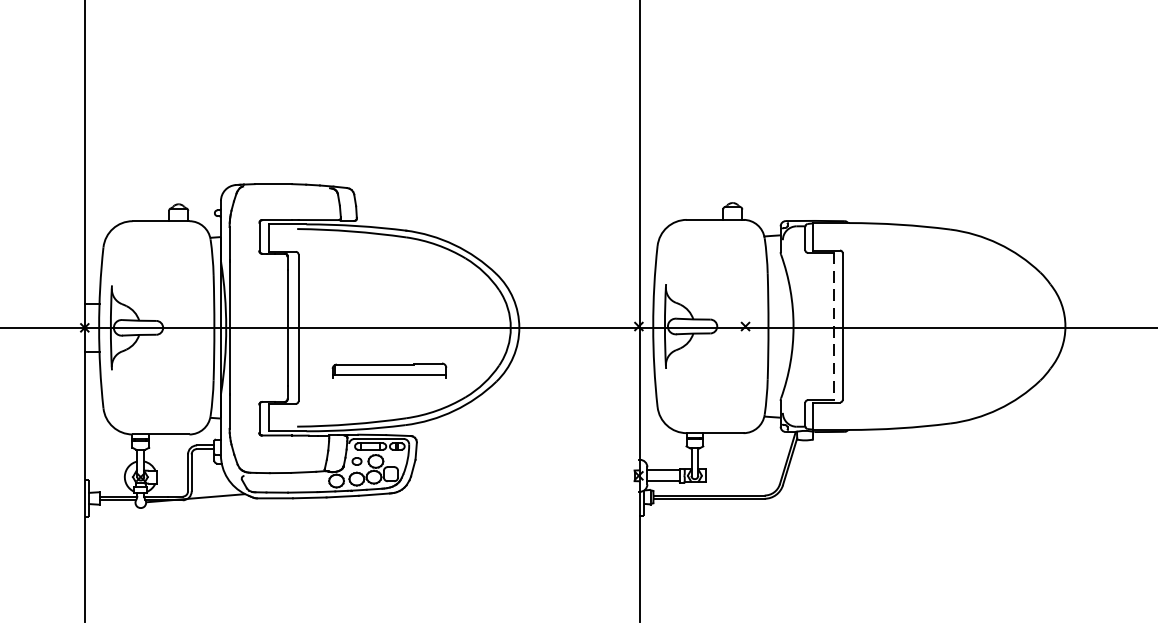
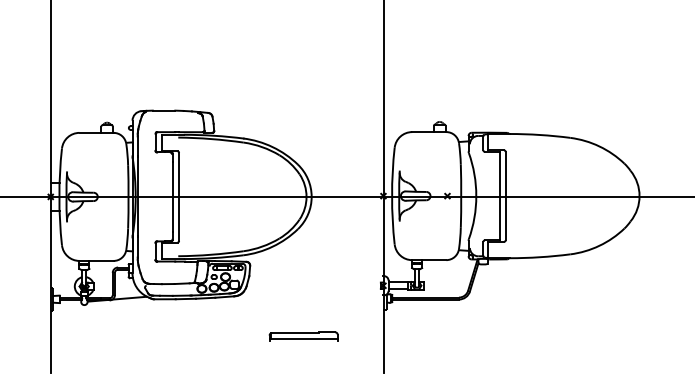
line: (833, 327) -> (500, 196), dashed -> solid
part: (389, 370) -> (303, 336), moved

